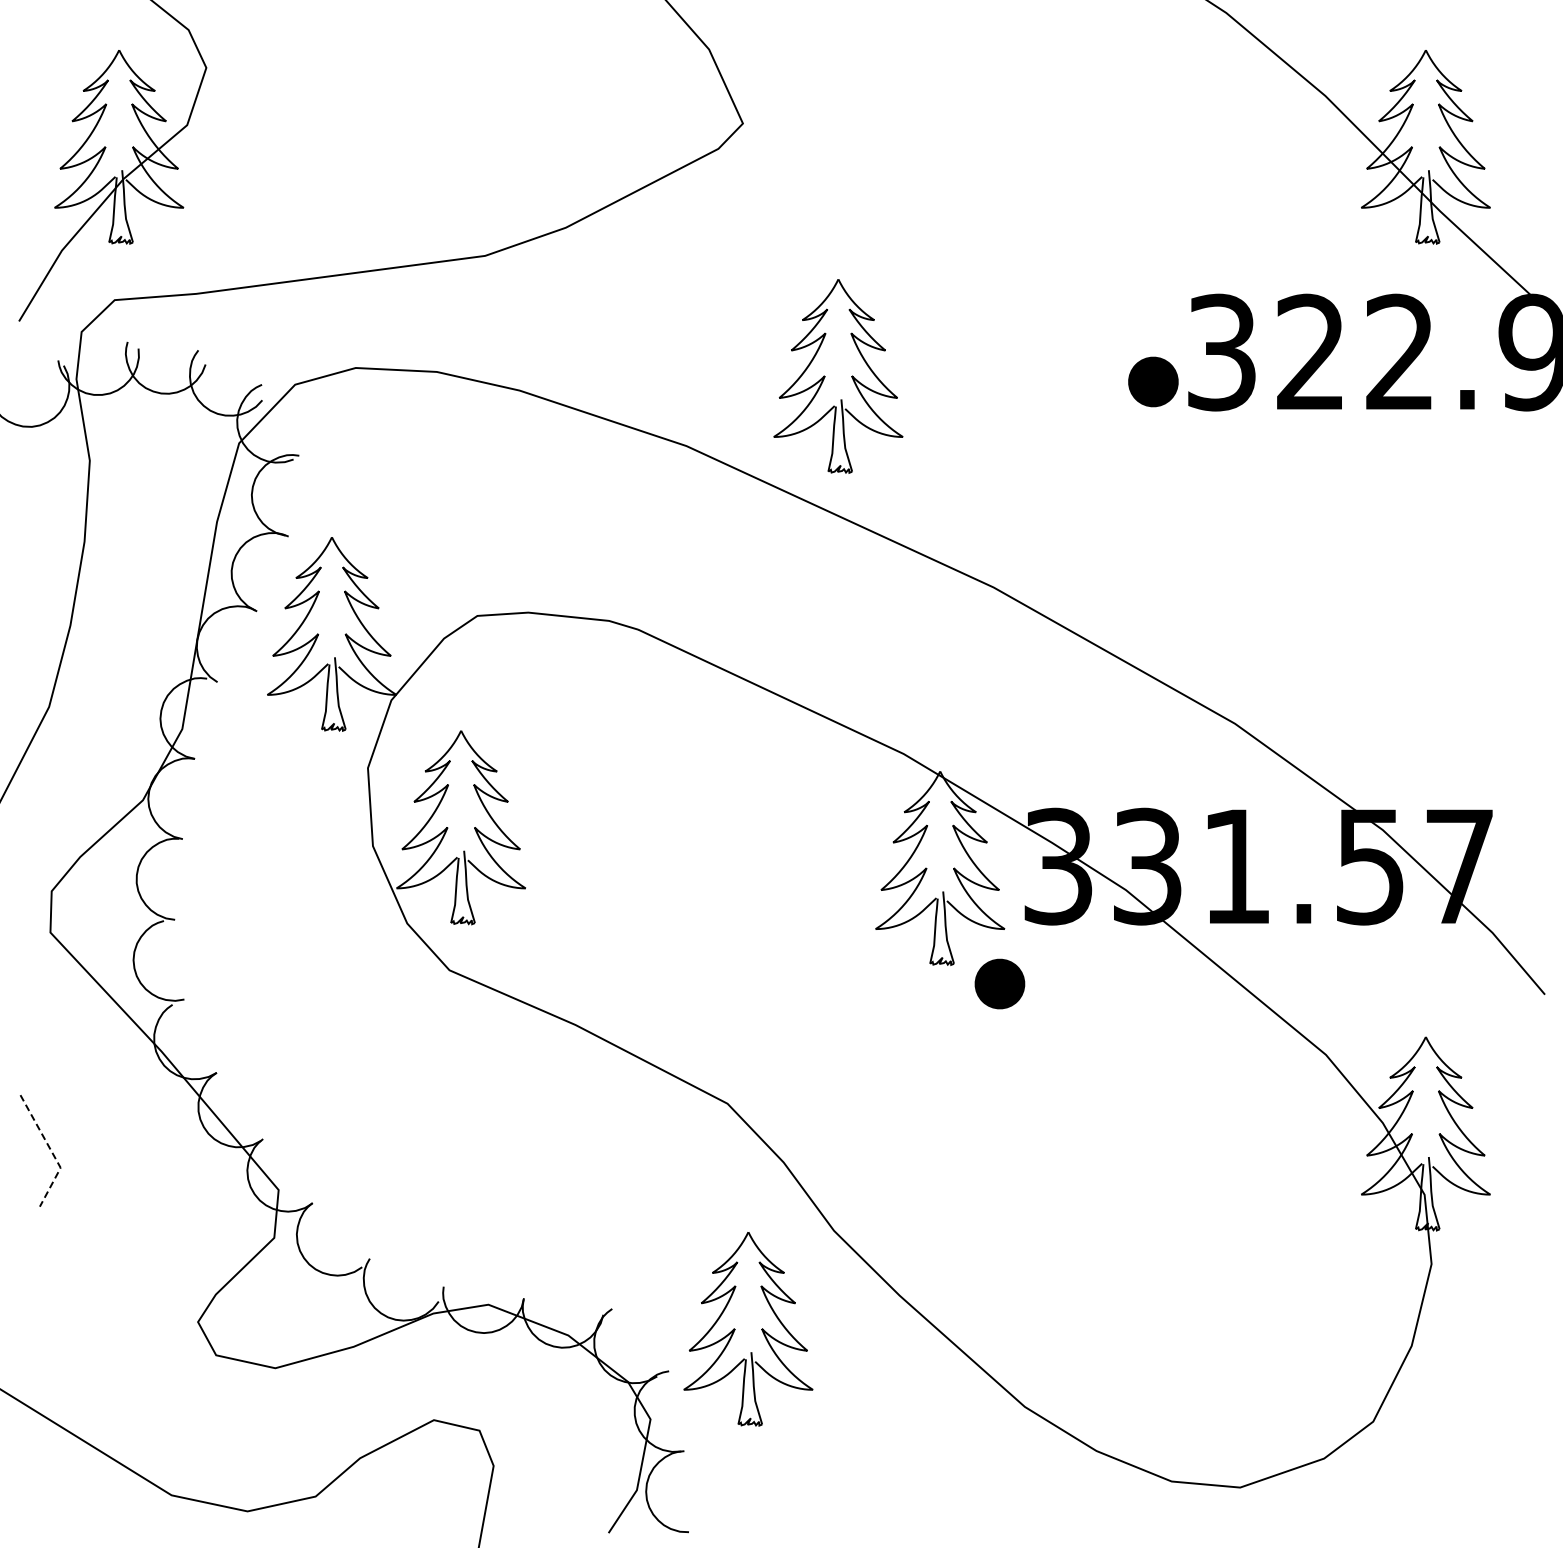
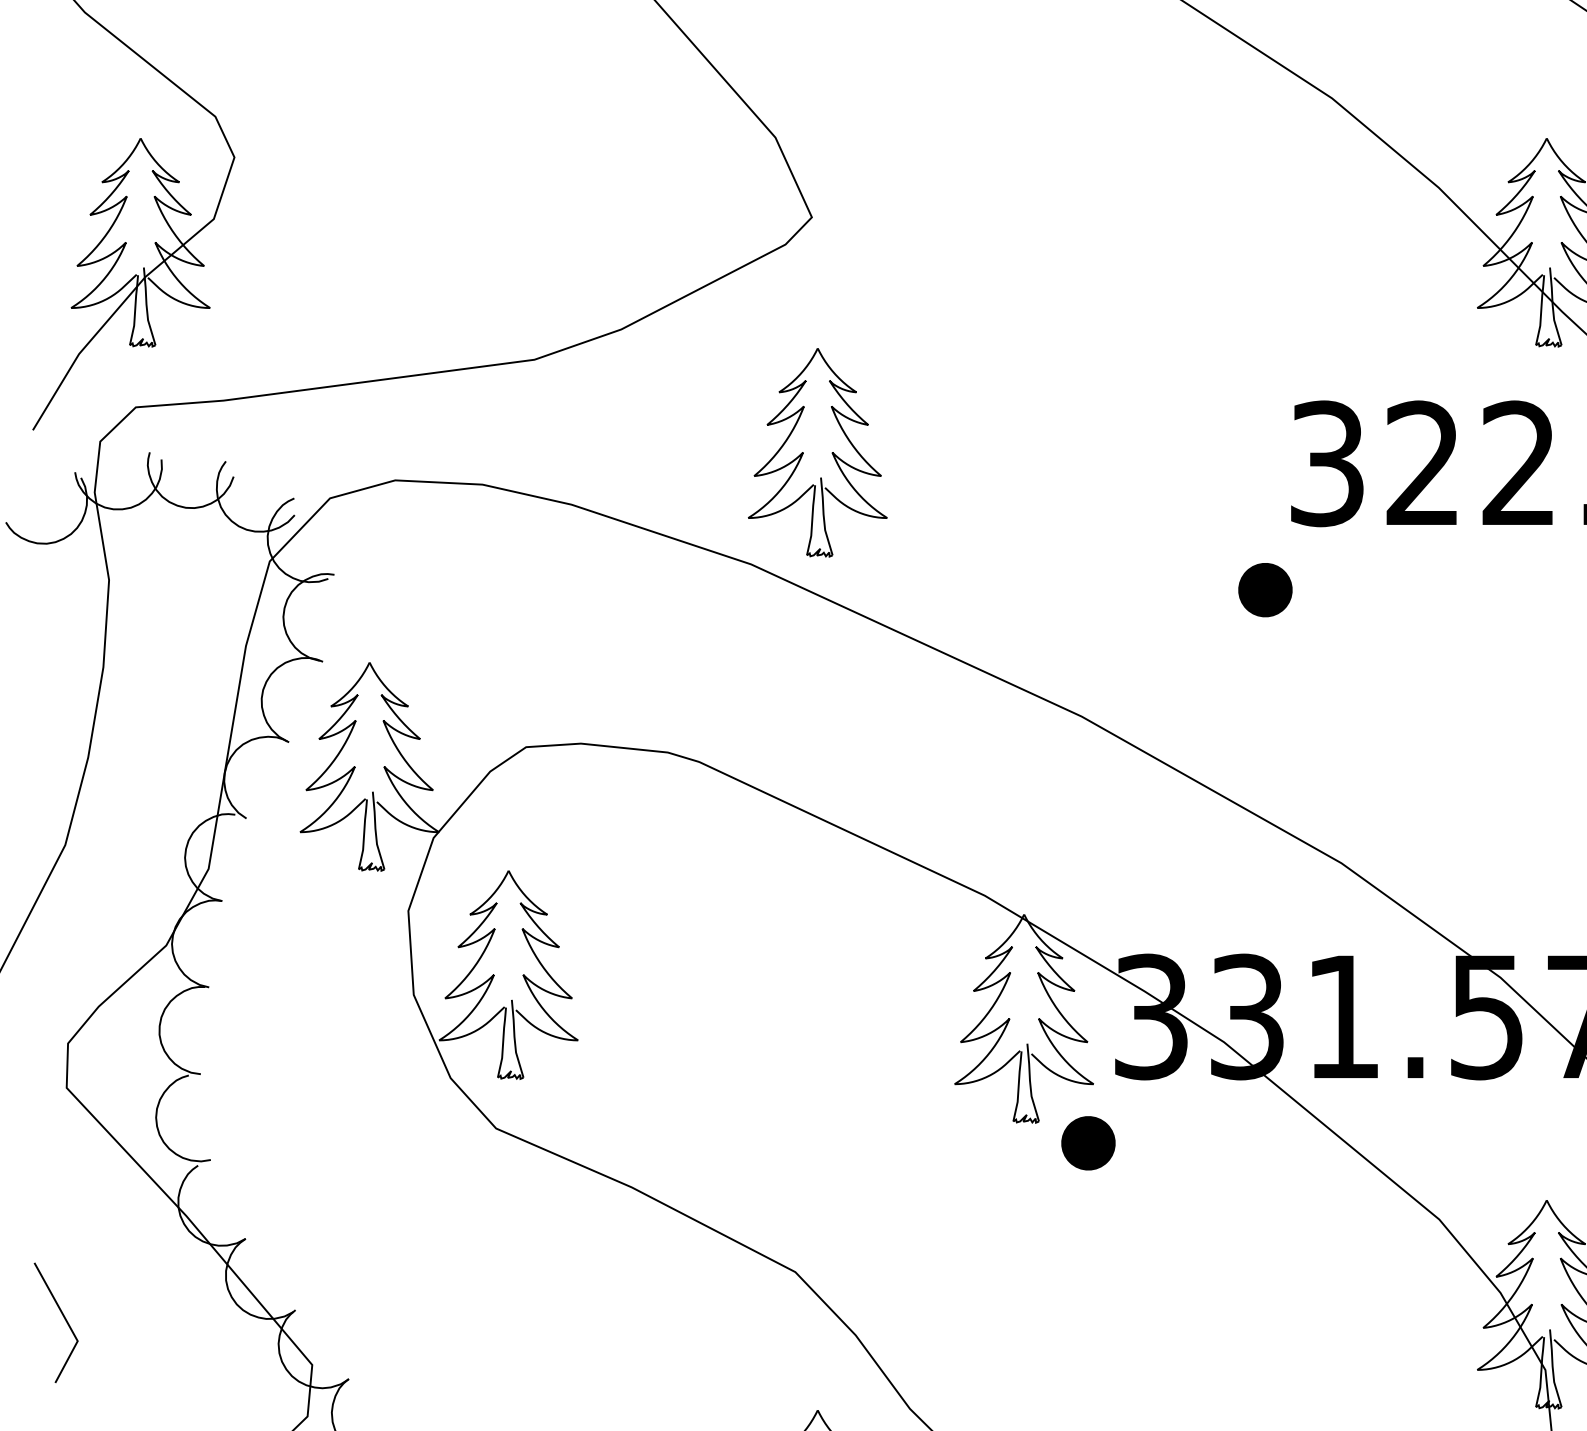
part: (838, 376) -> (817, 452), moved
part: (1153, 381) -> (1265, 589), moved
line: (51, 1151) -> (67, 1323), dashed -> solid

